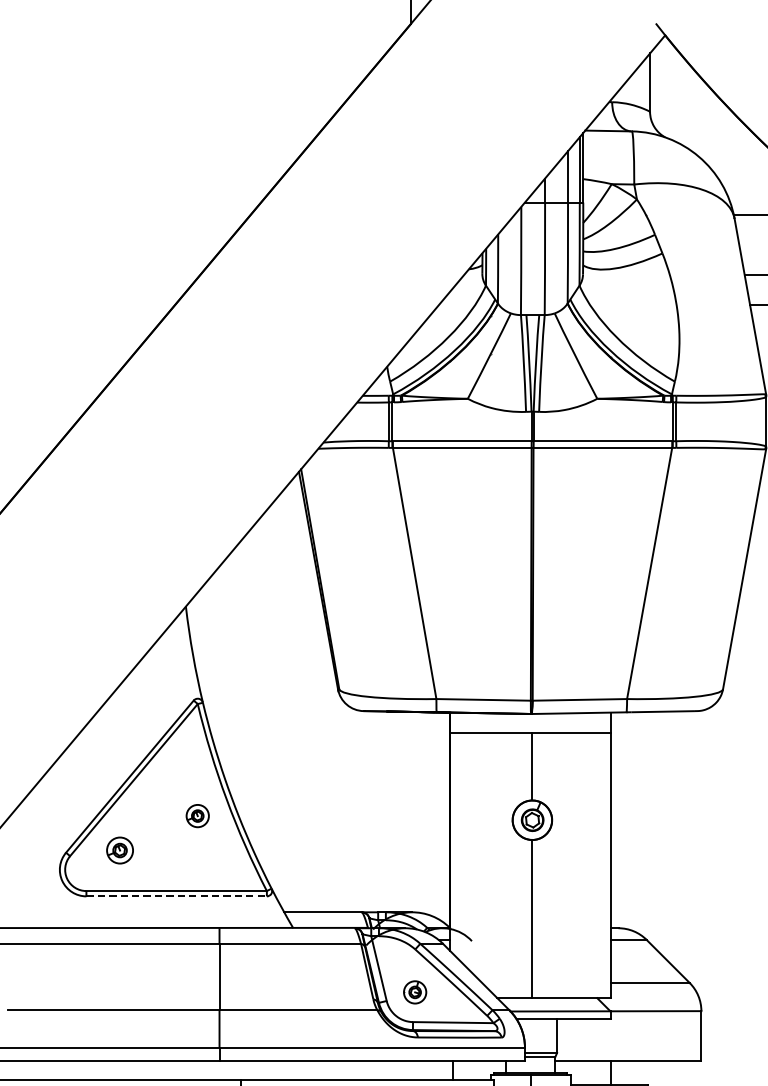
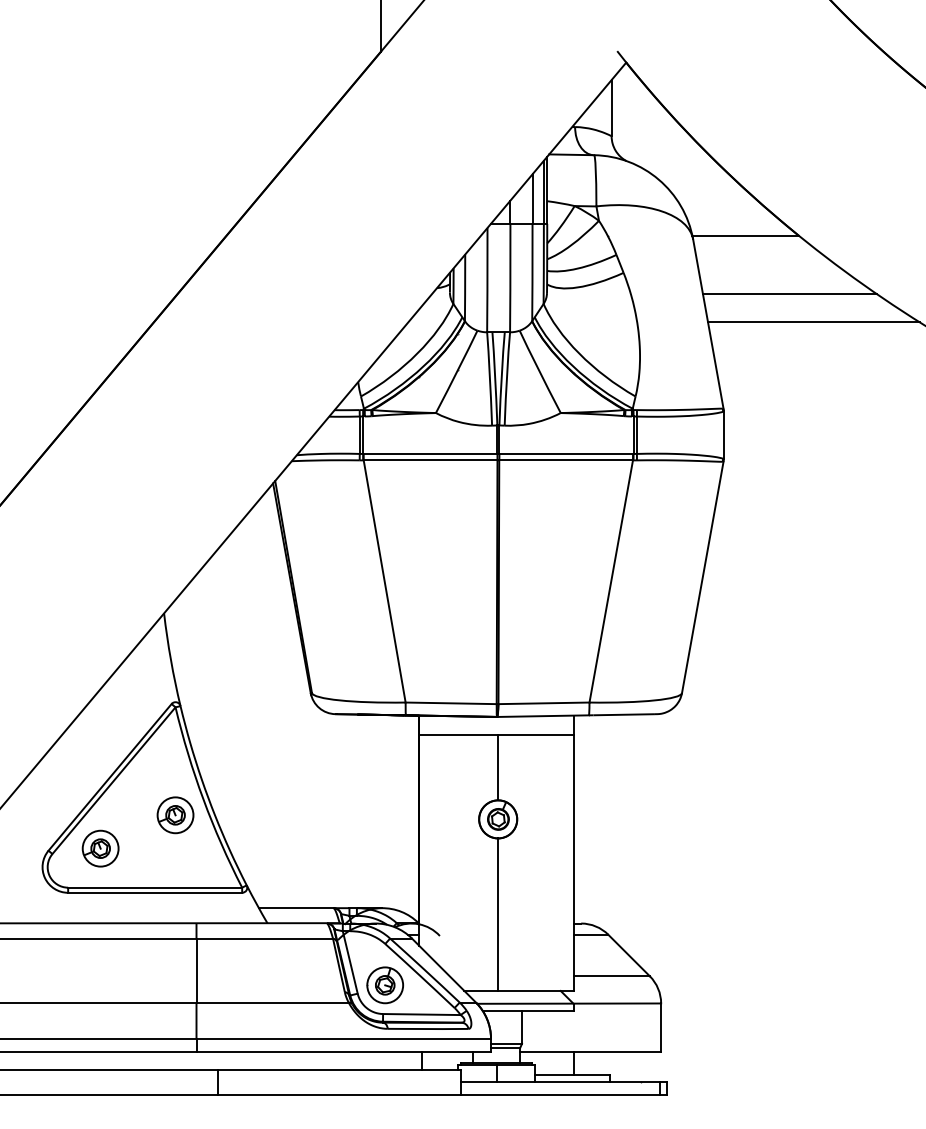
part: (197, 816) -> (175, 815), size x1.67
part: (119, 850) -> (100, 848), size x1.43
line: (176, 896) -> (155, 892), dashed -> solid
part: (414, 992) -> (384, 985), size x1.67

